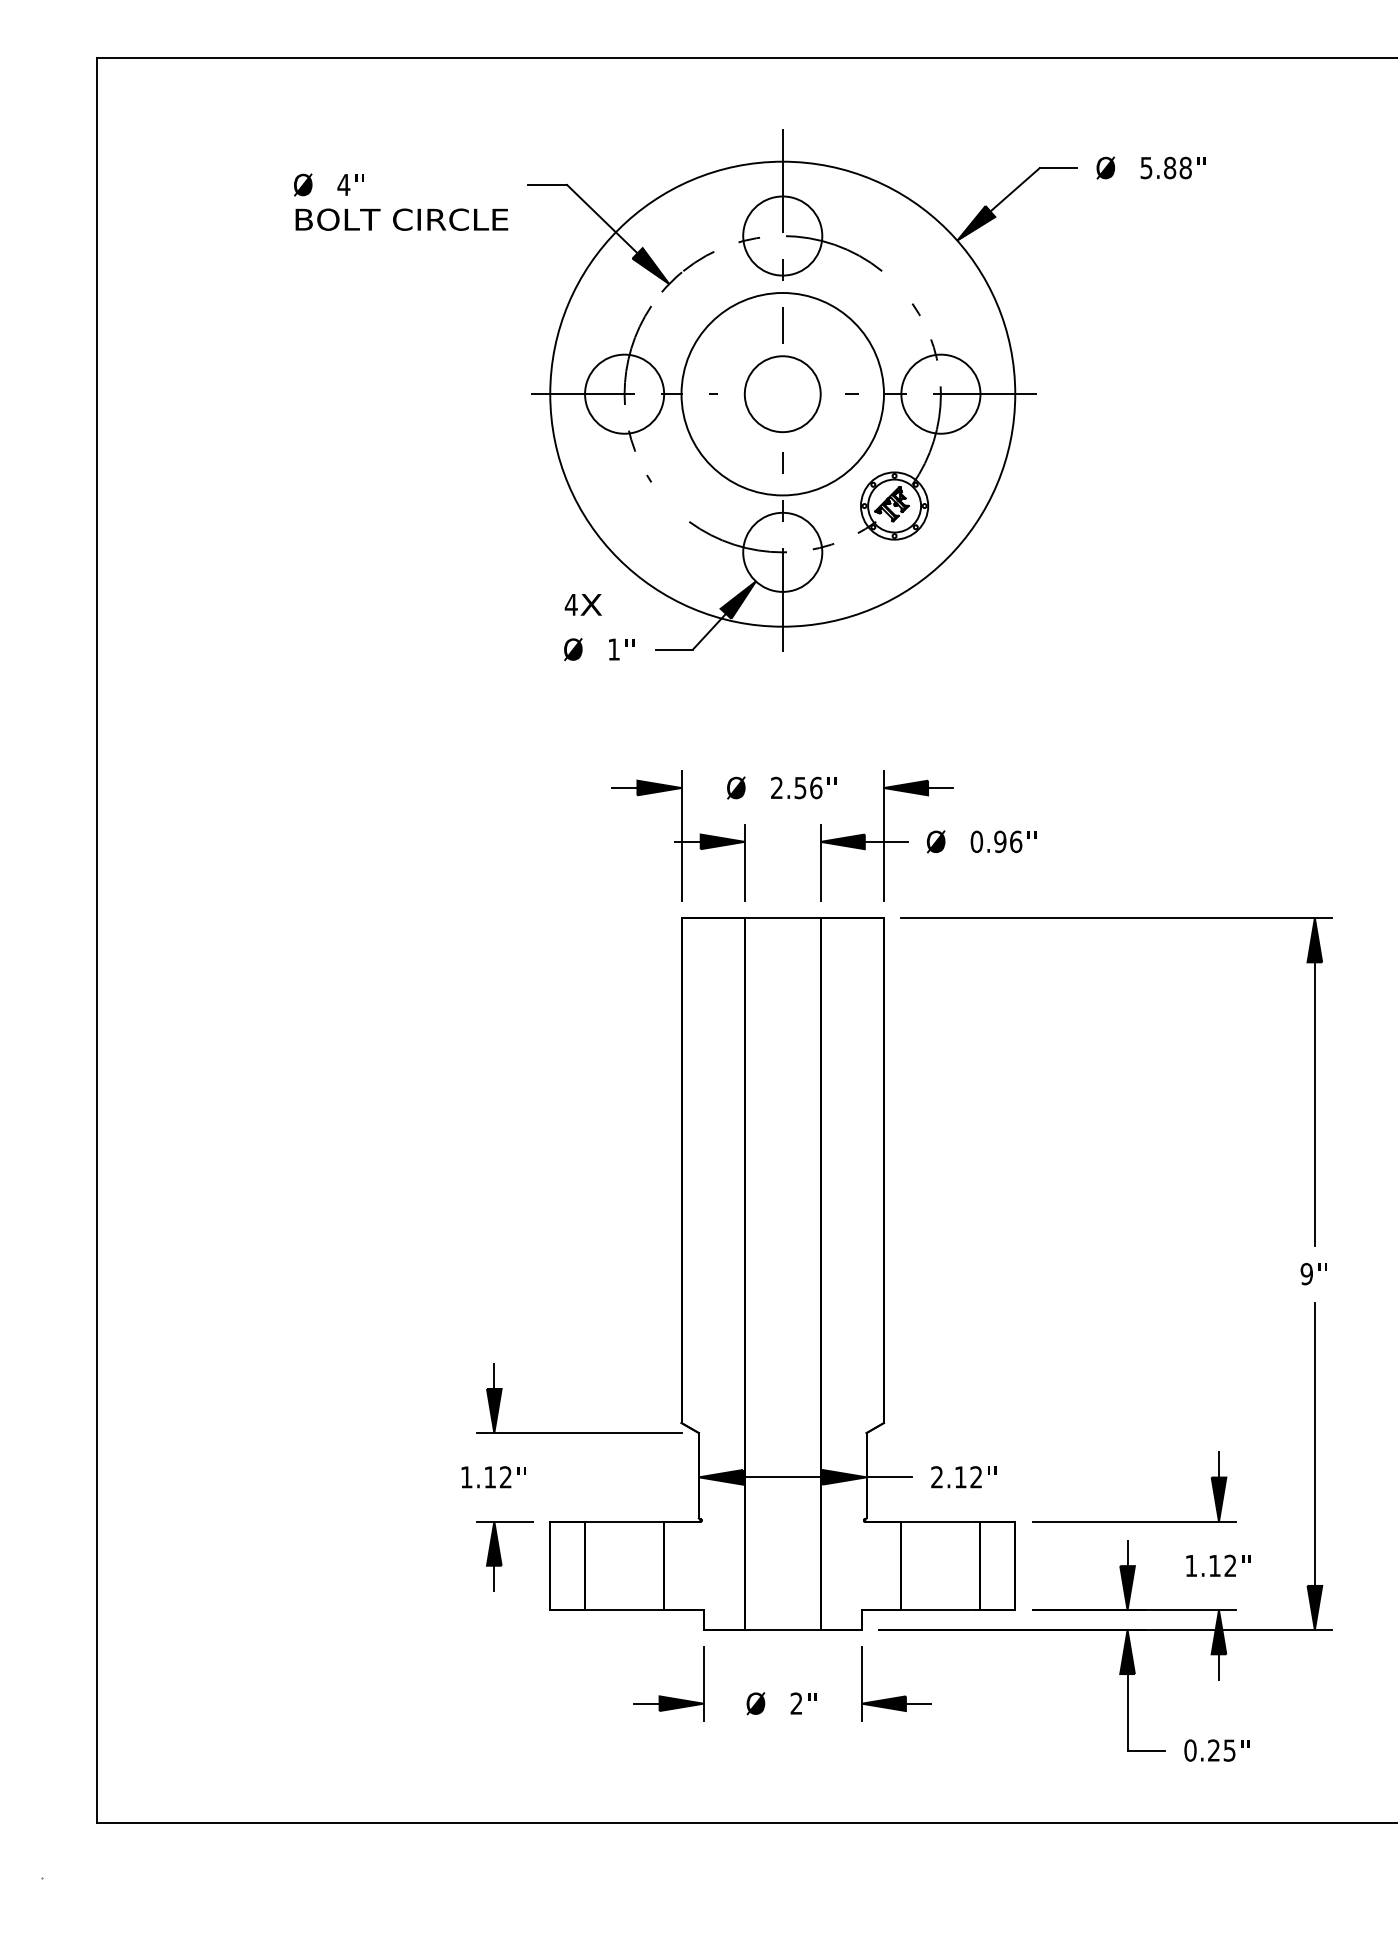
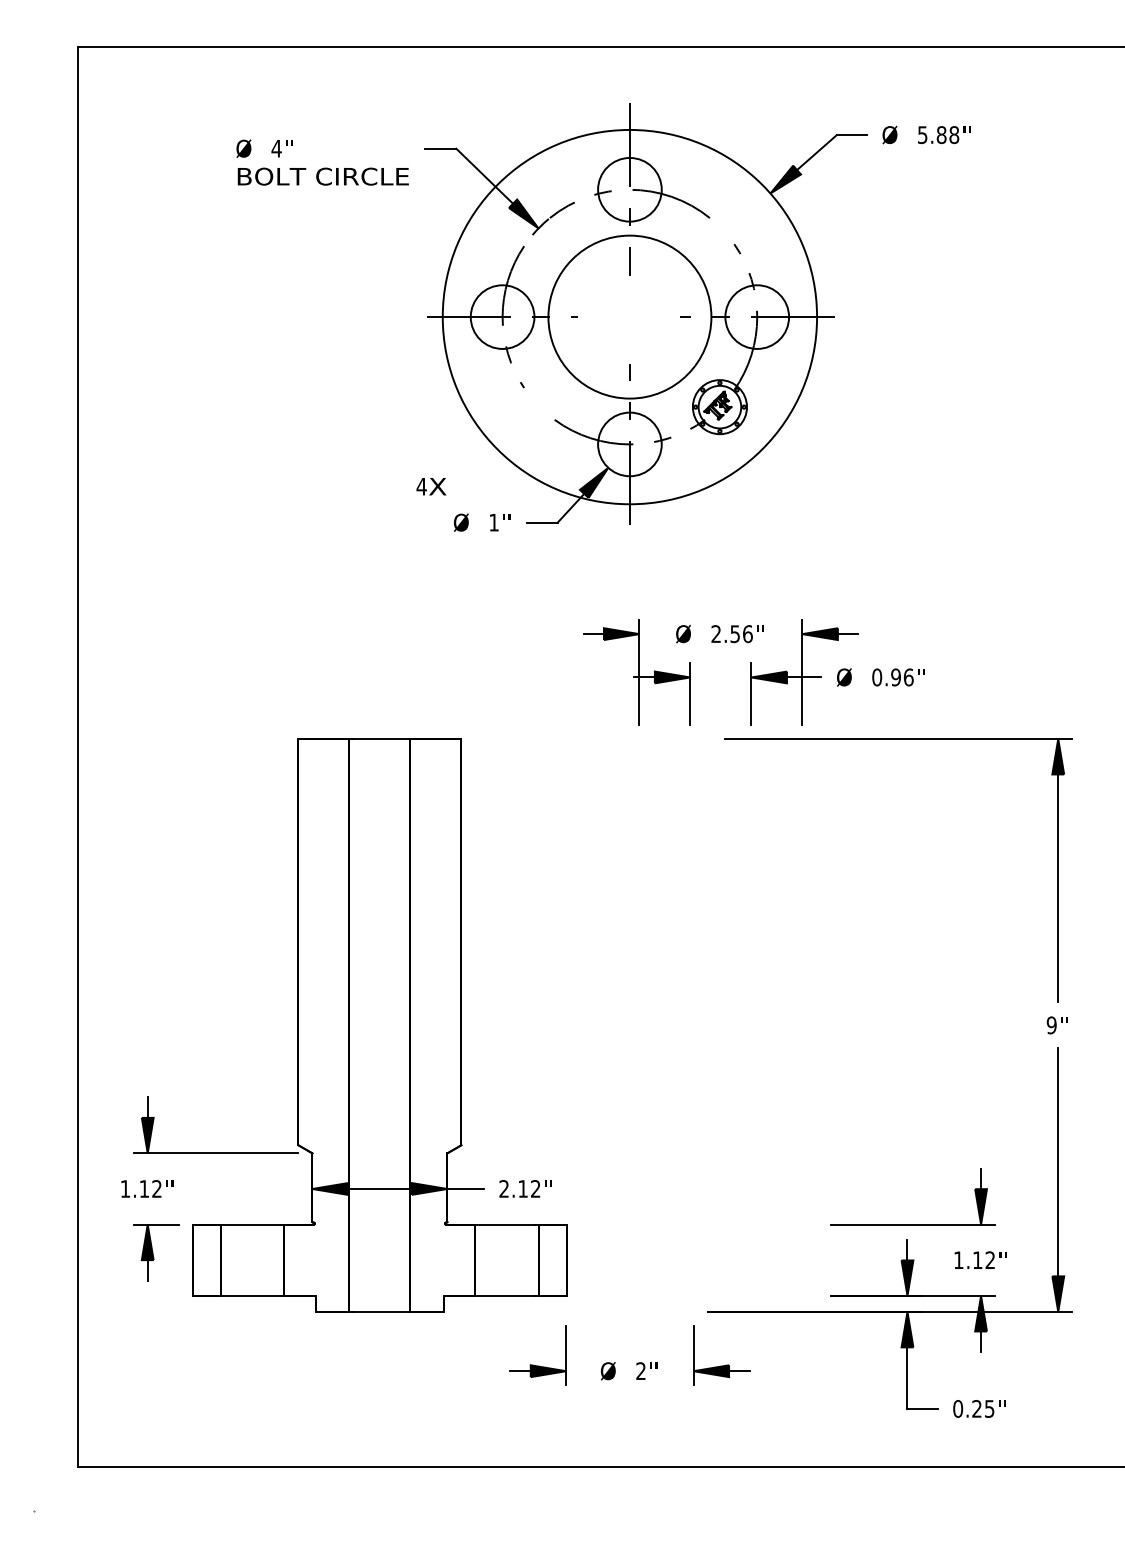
circle: (782, 393) -> (629, 316), removed
text: (583, 604) -> (431, 486), moved
part: (823, 835) -> (753, 672), moved
part: (738, 1274) -> (344, 1025), moved

